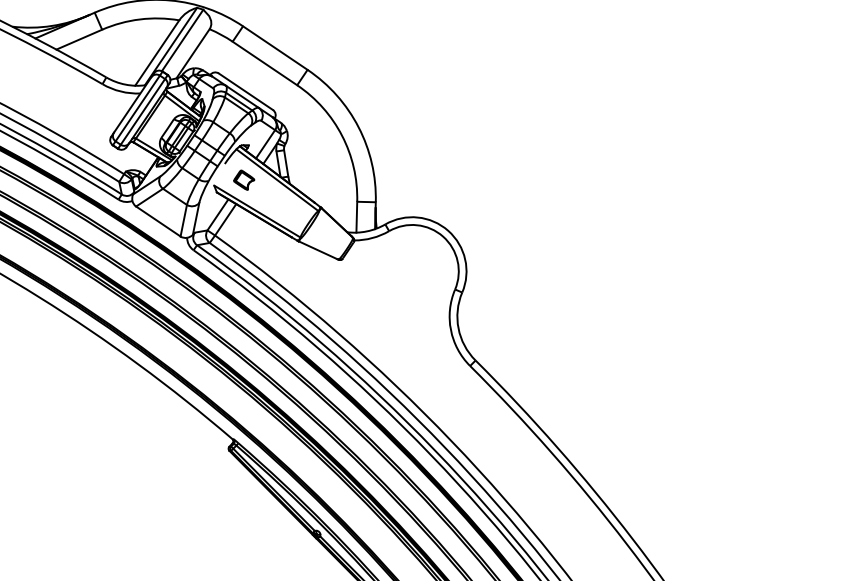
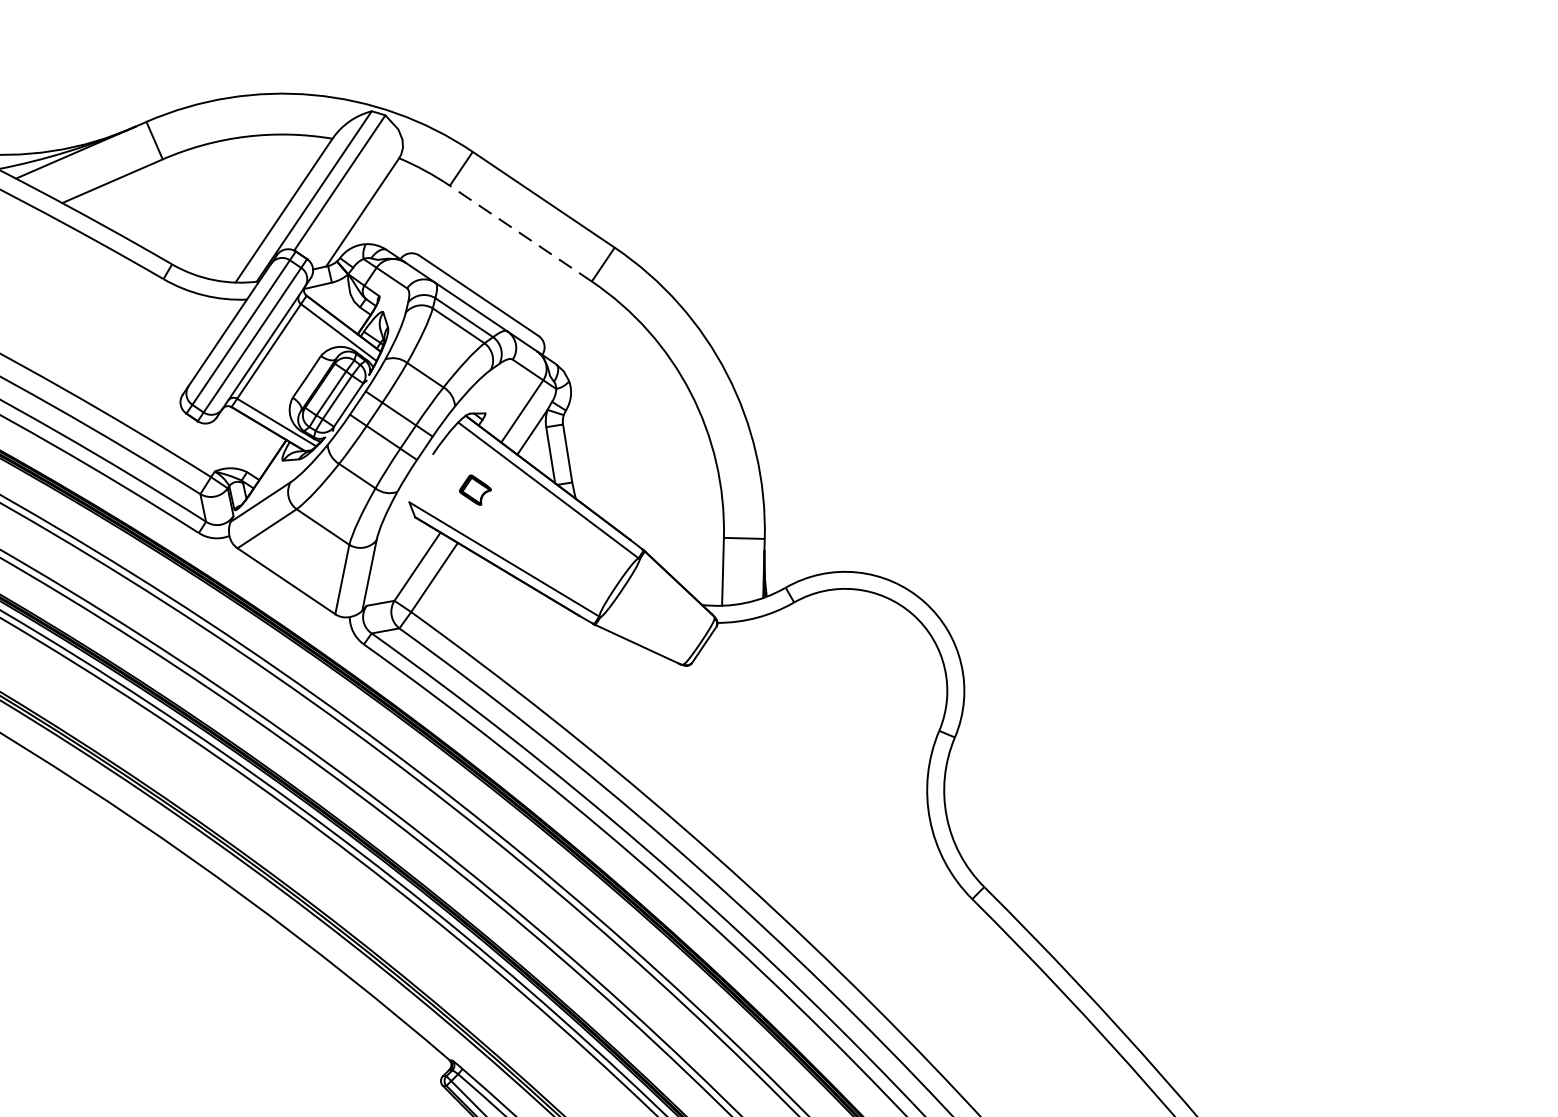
line: (264, 63) -> (519, 233), solid -> dashed
part: (244, 179) -> (475, 488), size x0.7

